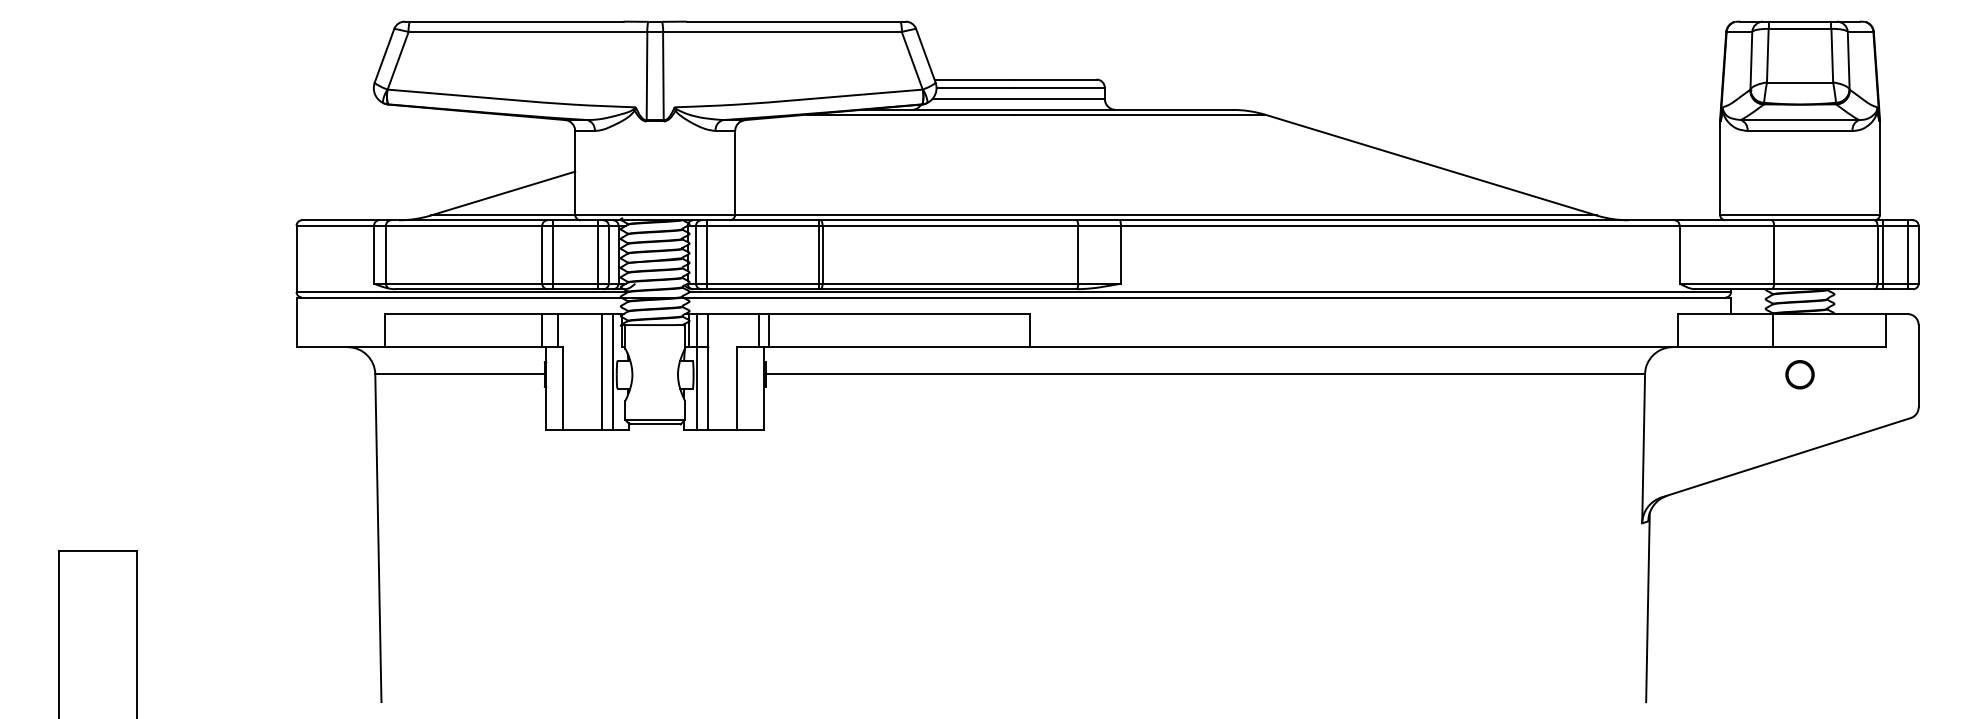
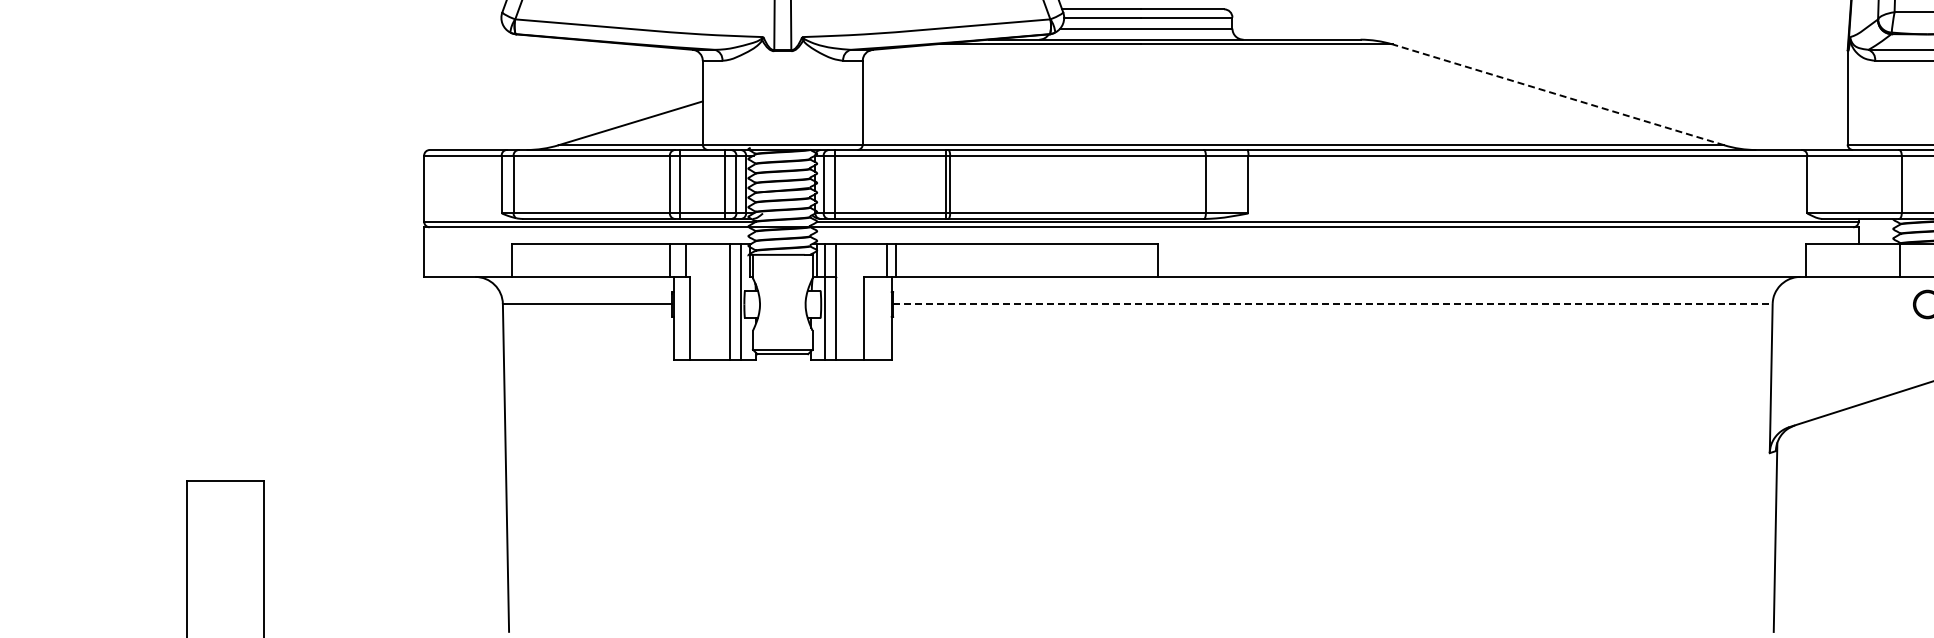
line: (1430, 164) -> (1558, 94), solid -> dashed
line: (1205, 374) -> (1333, 304), solid -> dashed

